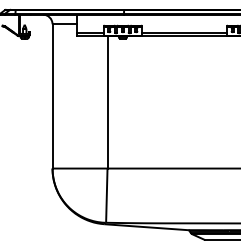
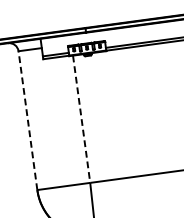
line: (52, 95) -> (27, 119), solid -> dashed
line: (107, 102) -> (81, 119), solid -> dashed

